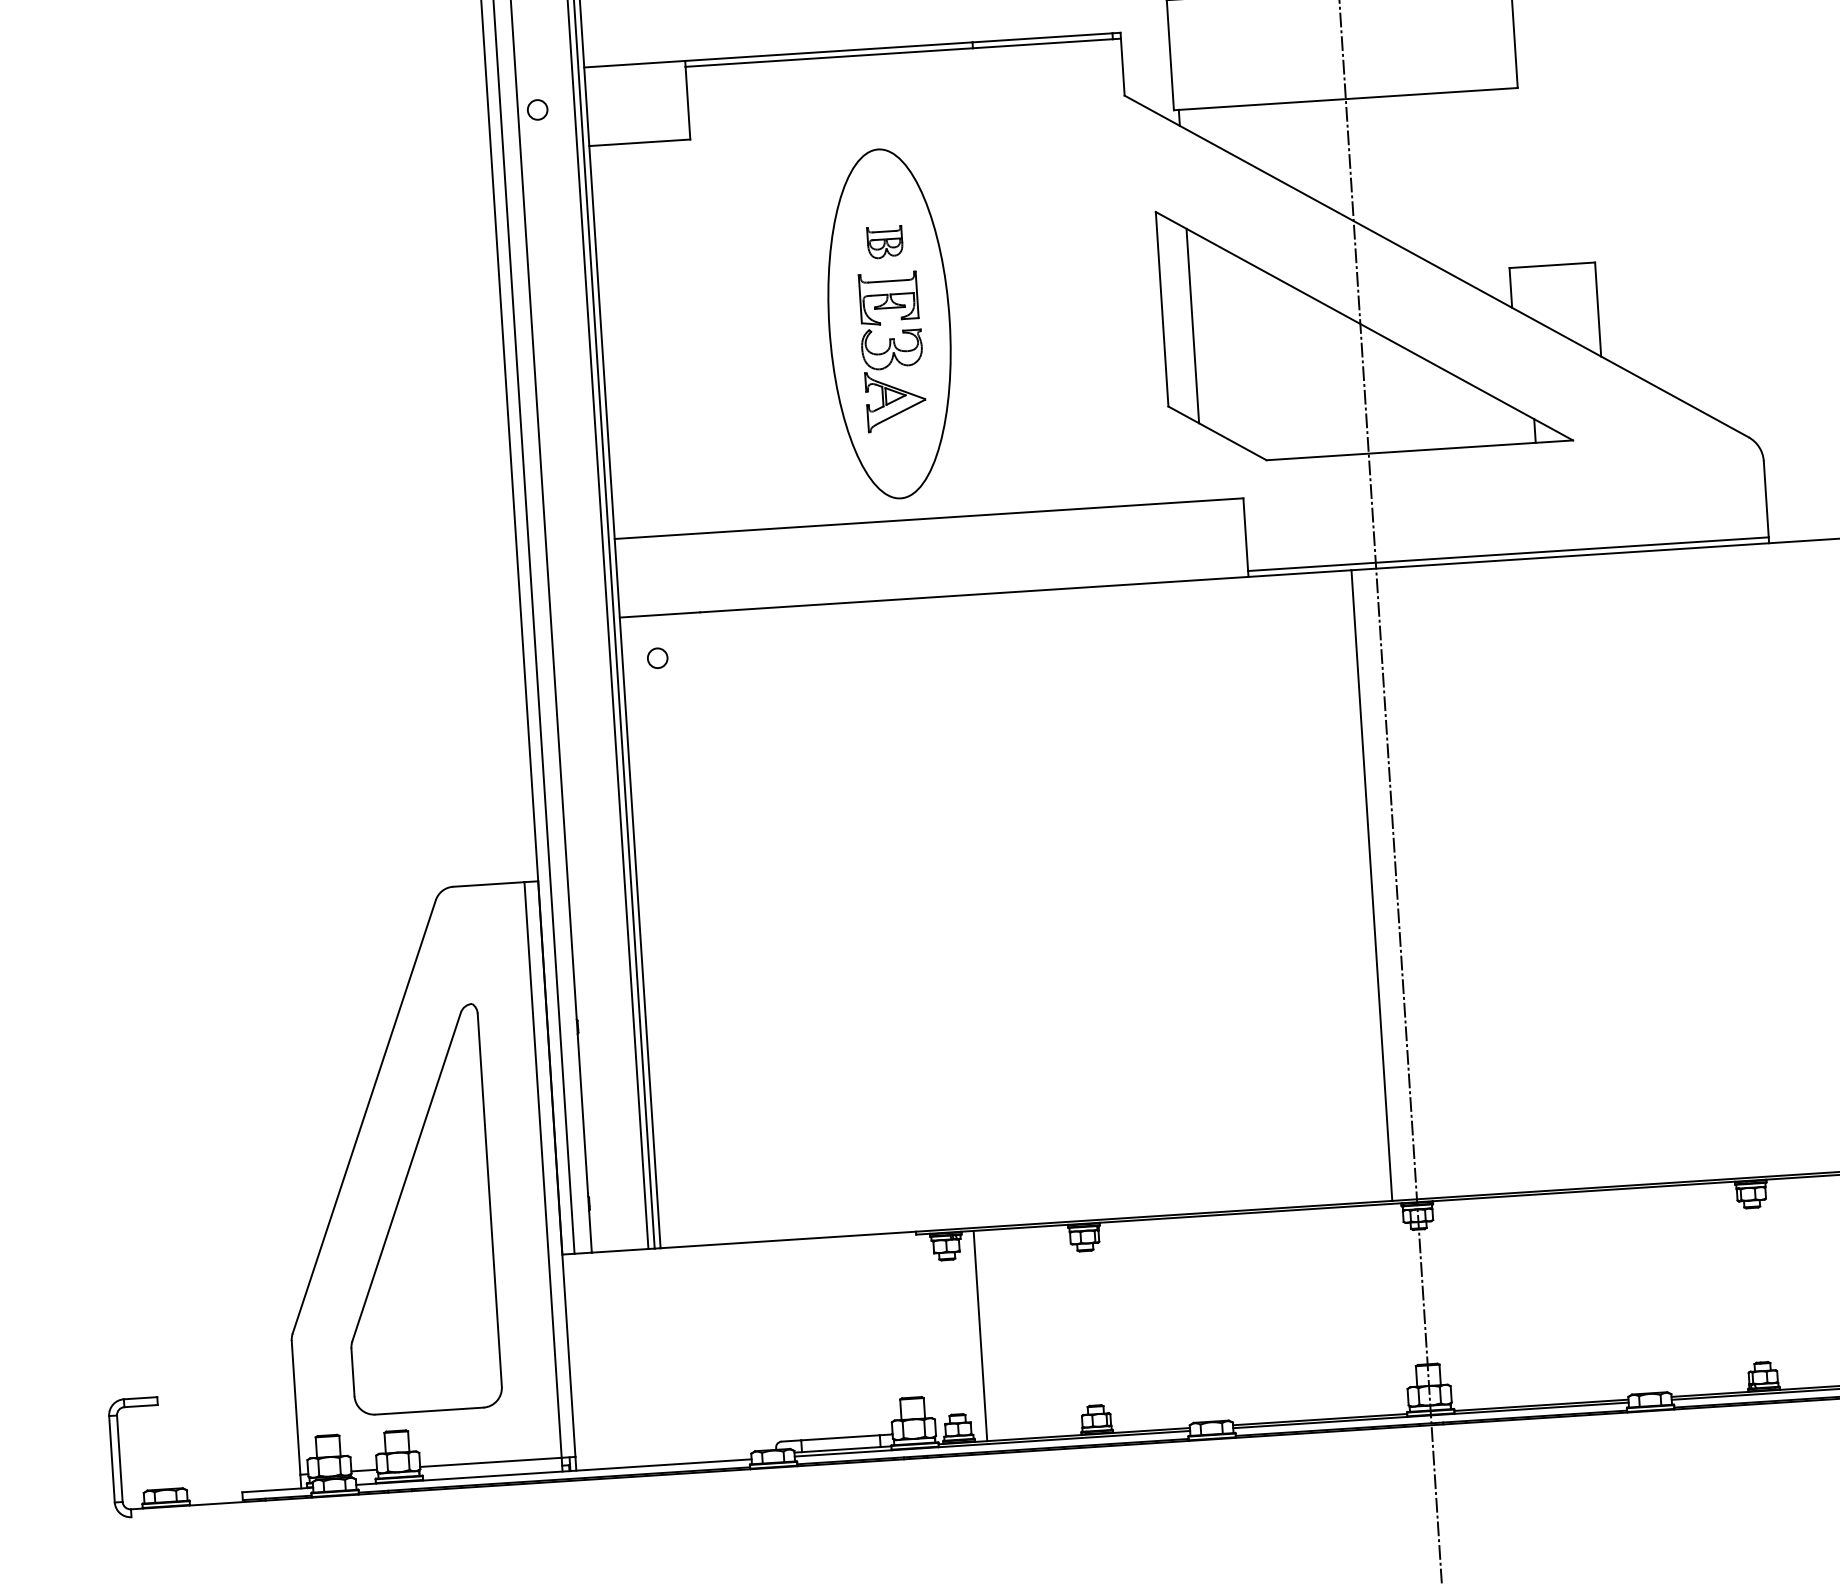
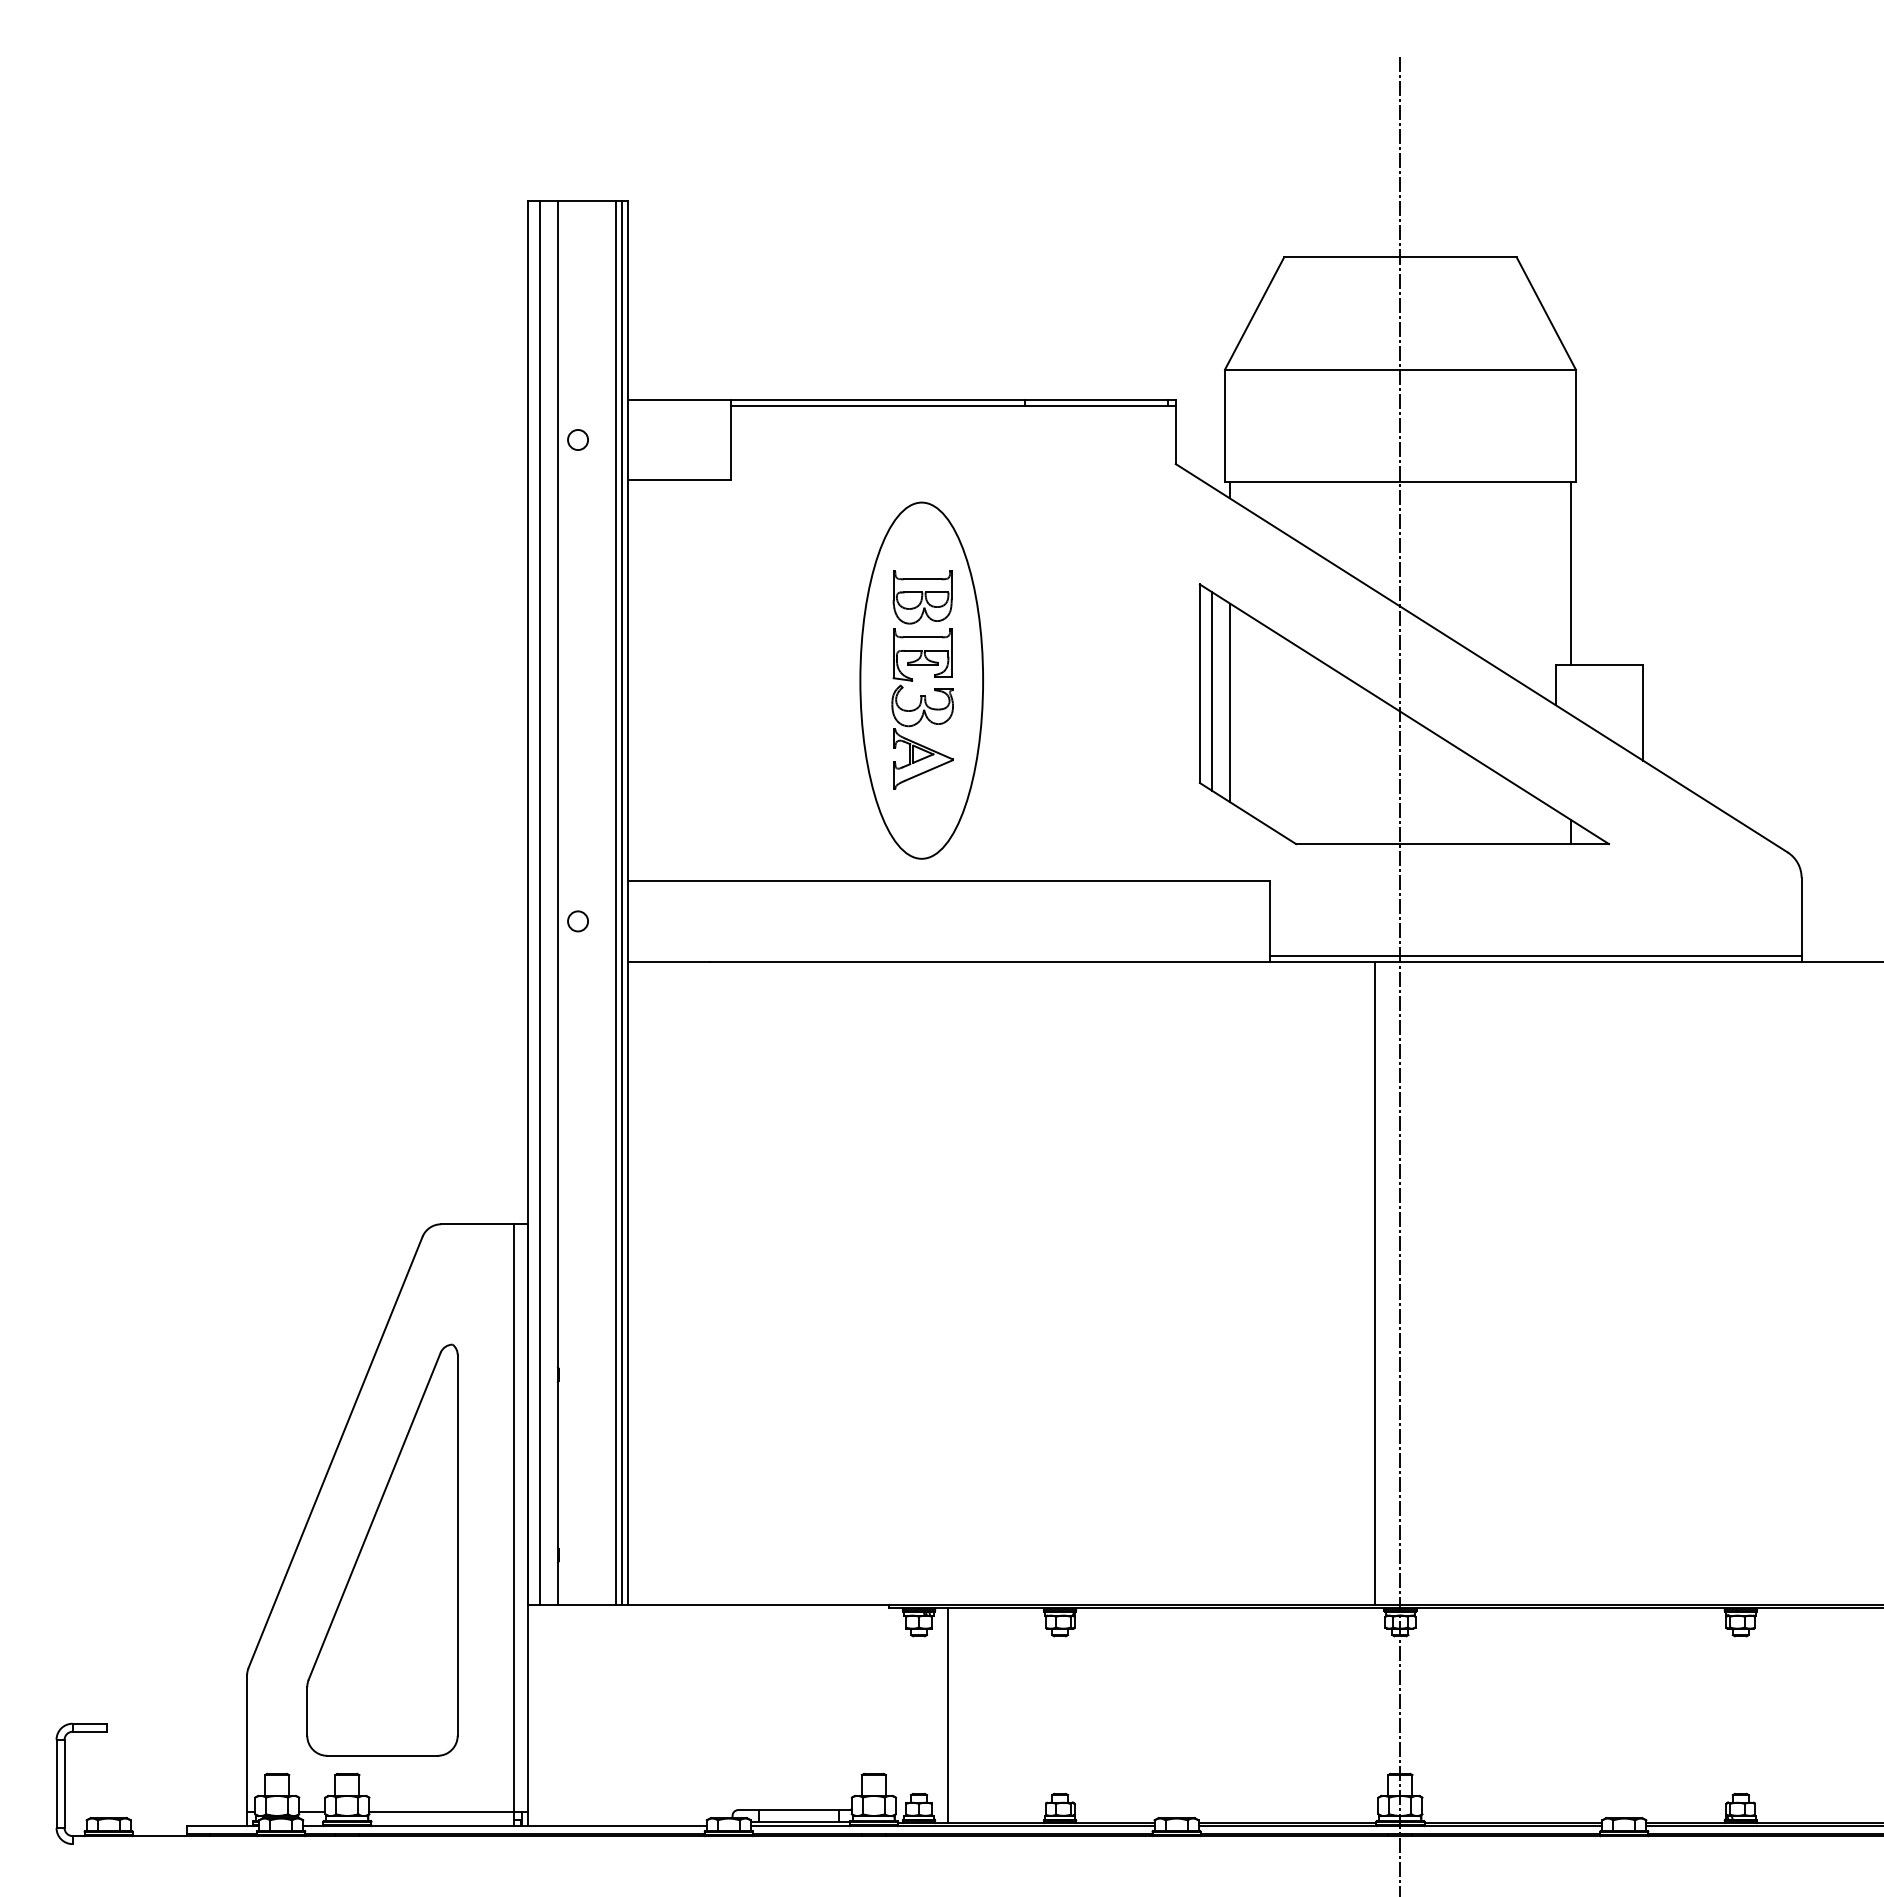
line: (1518, 177) -> (1570, 573), added
part: (885, 242) -> (922, 597), size x1.67
line: (1174, 316) -> (1211, 691), added
circle: (657, 658) -> (577, 921), moved

